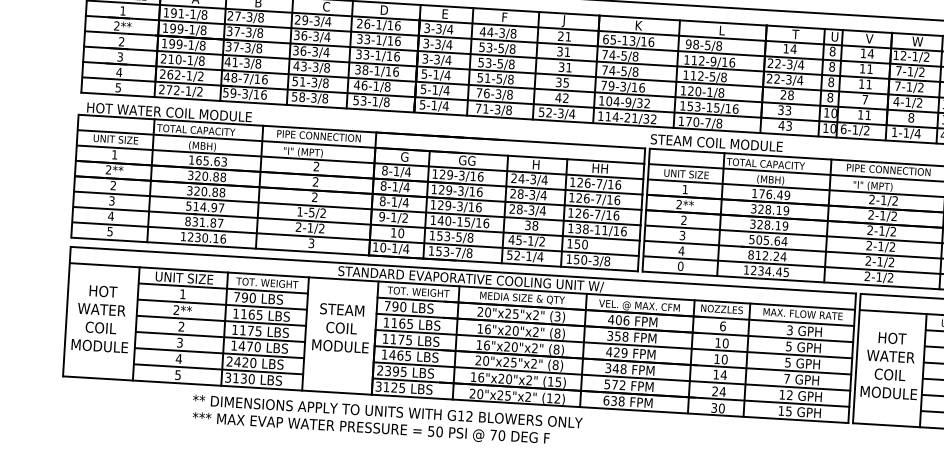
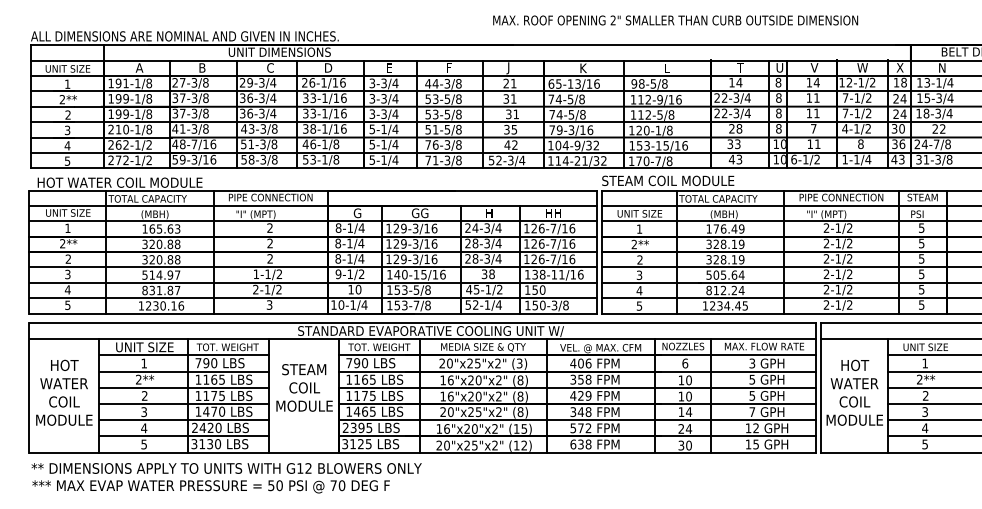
text: (311, 212) -> (267, 274), 1-5/2 -> 1-1/2
text: (680, 265) -> (639, 305), 0 -> 5
text: (386, 421) -> (226, 478), moved

